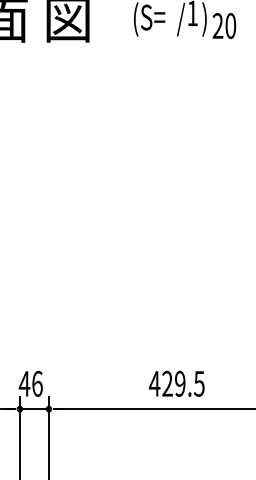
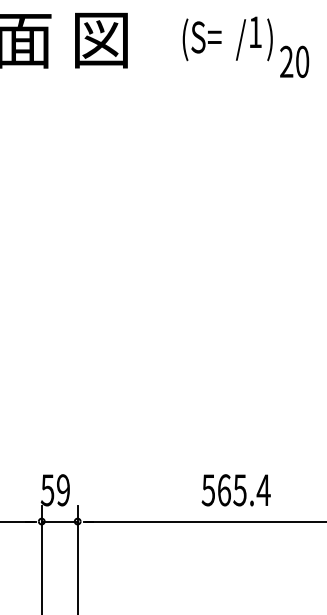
text: (224, 25) -> (294, 61), moved
text: (30, 384) -> (55, 490), 46 -> 59
text: (176, 384) -> (235, 490), 429.5 -> 565.4

